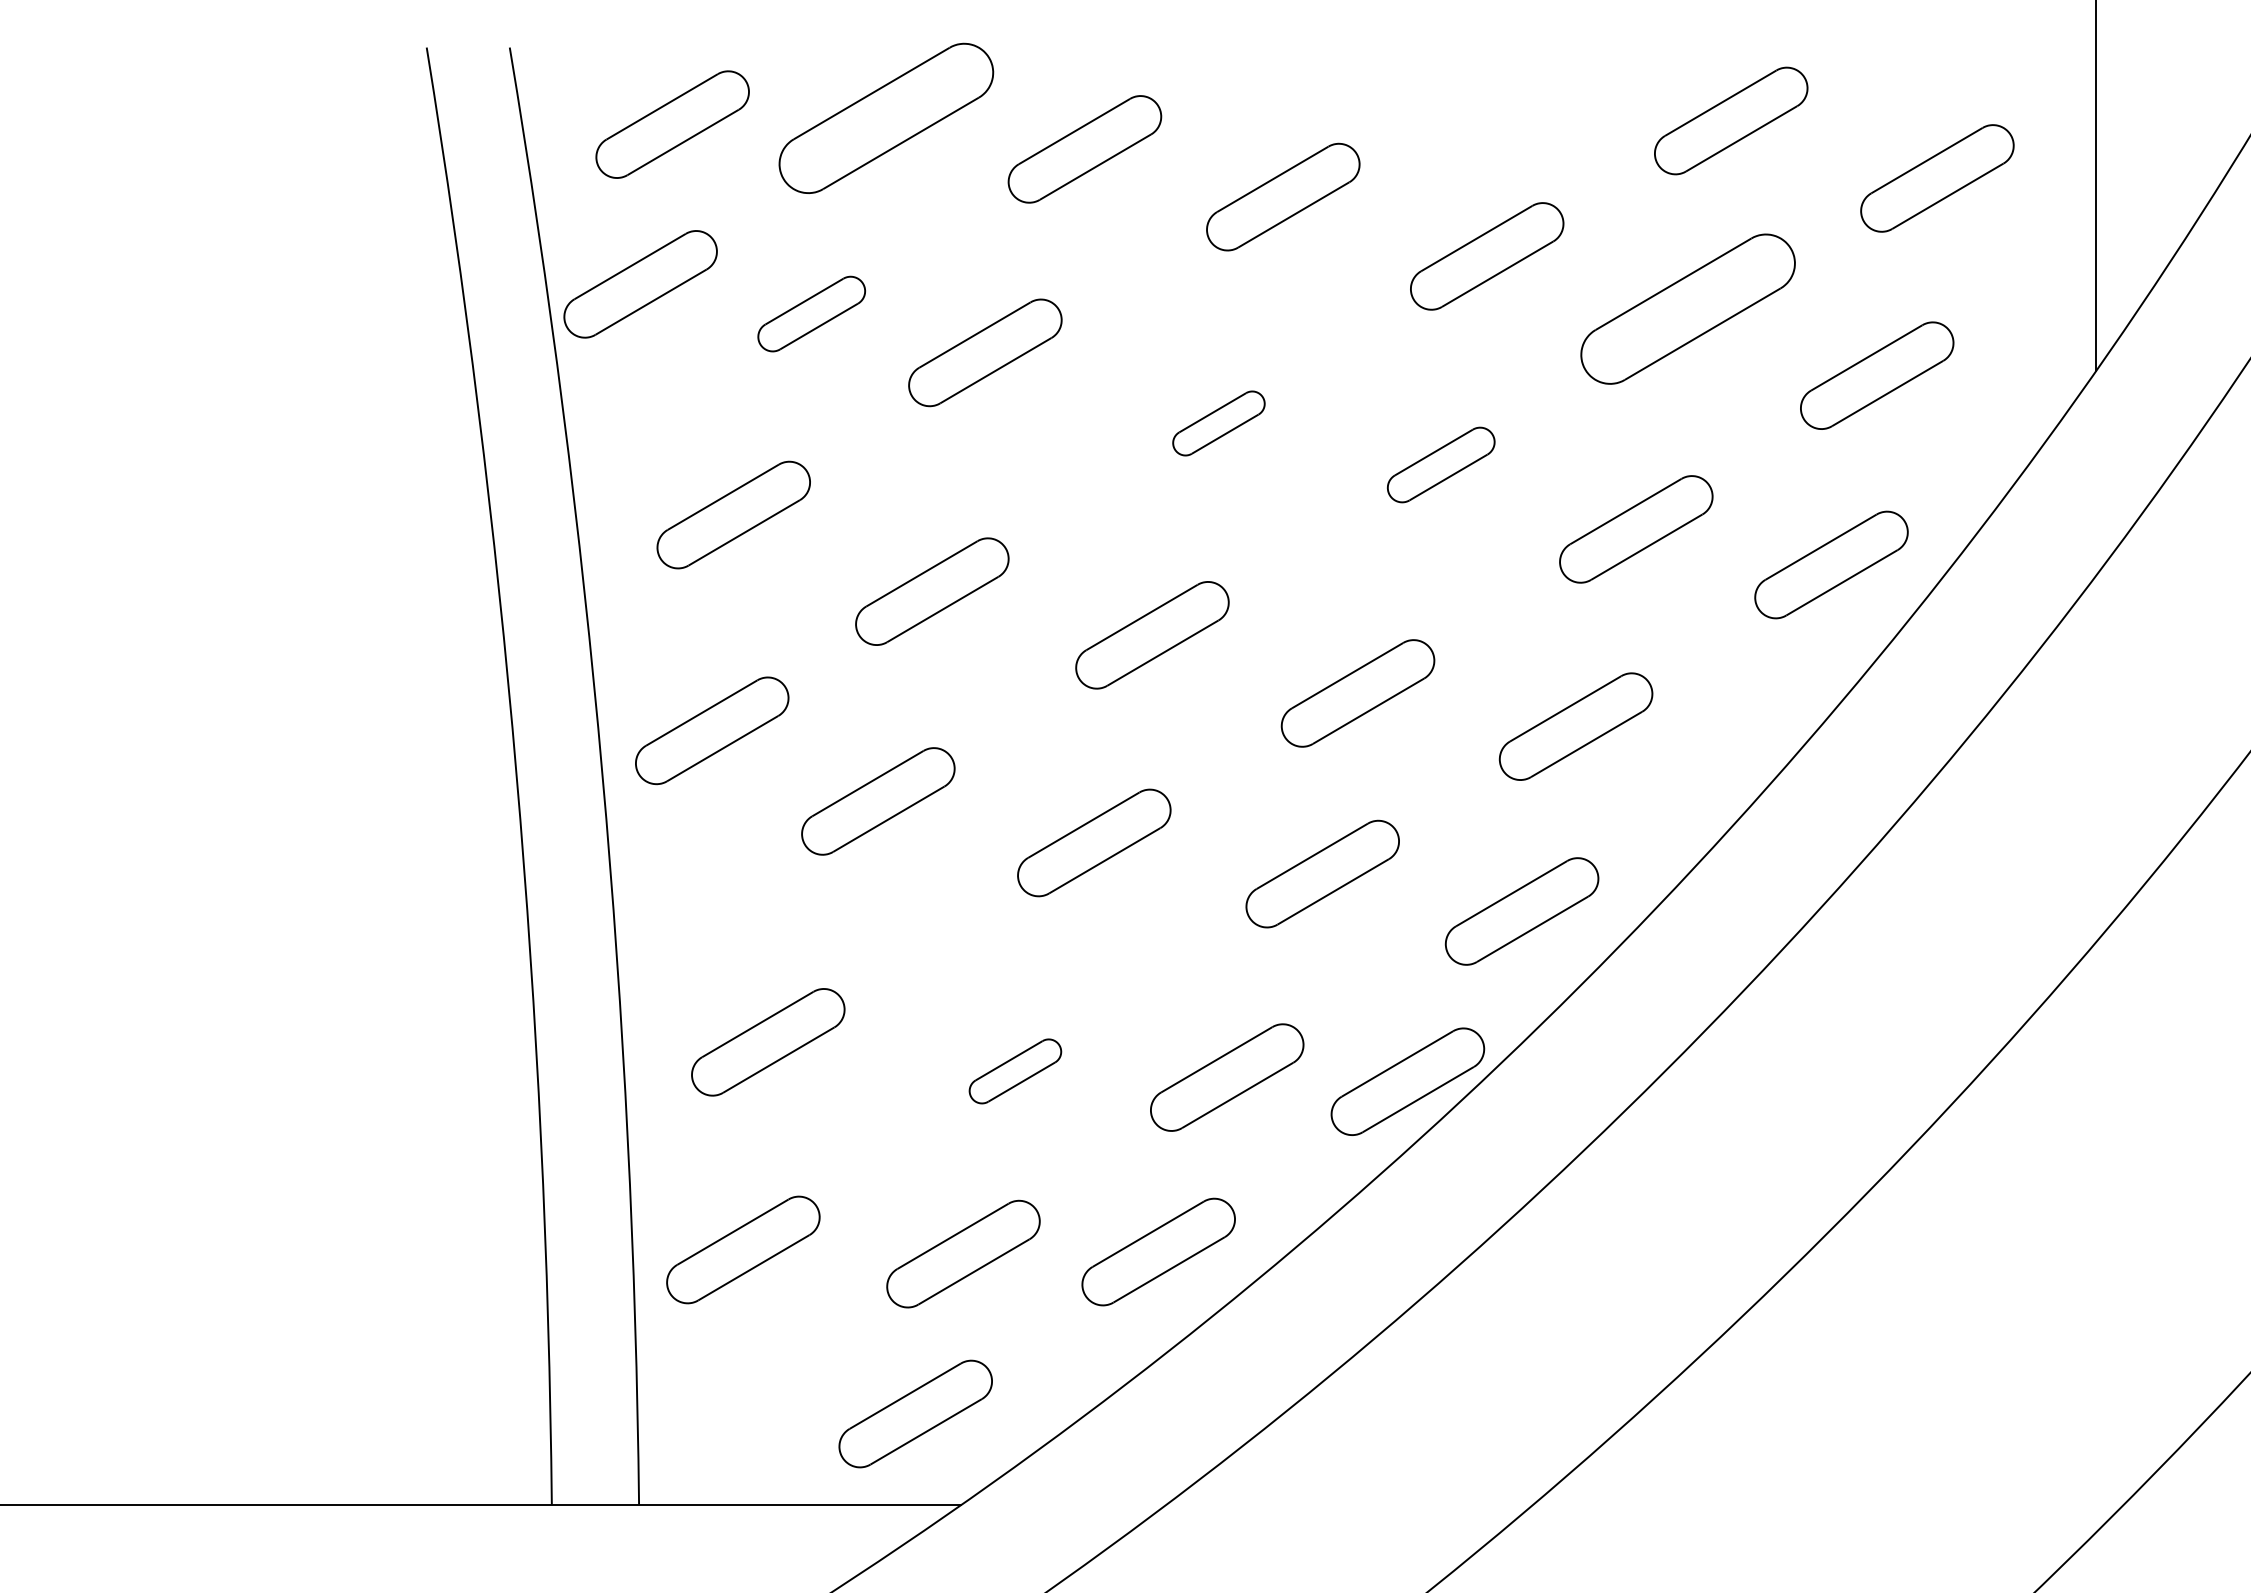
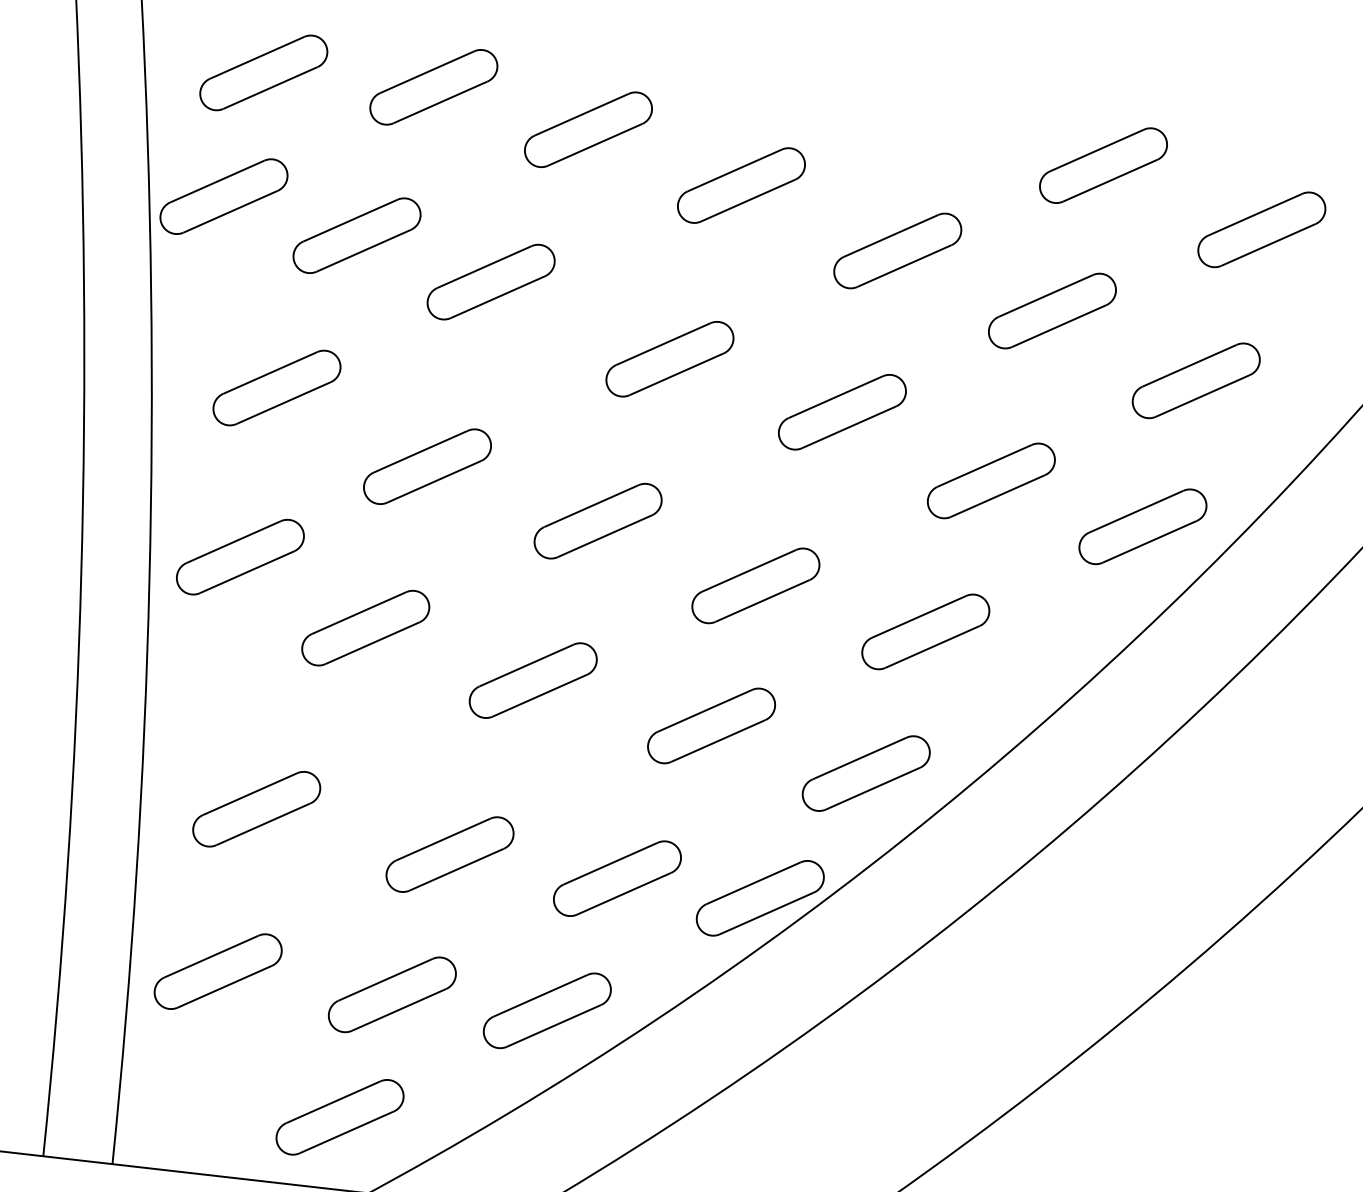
part: (886, 118) -> (433, 87), size x0.71
part: (1688, 309) -> (1052, 311), size x0.71
part: (811, 313) -> (356, 235), size x1.43
part: (1218, 423) -> (669, 359), size x1.67
part: (1441, 464) -> (842, 411), size x1.43
part: (1015, 1071) -> (450, 854), size x1.67

